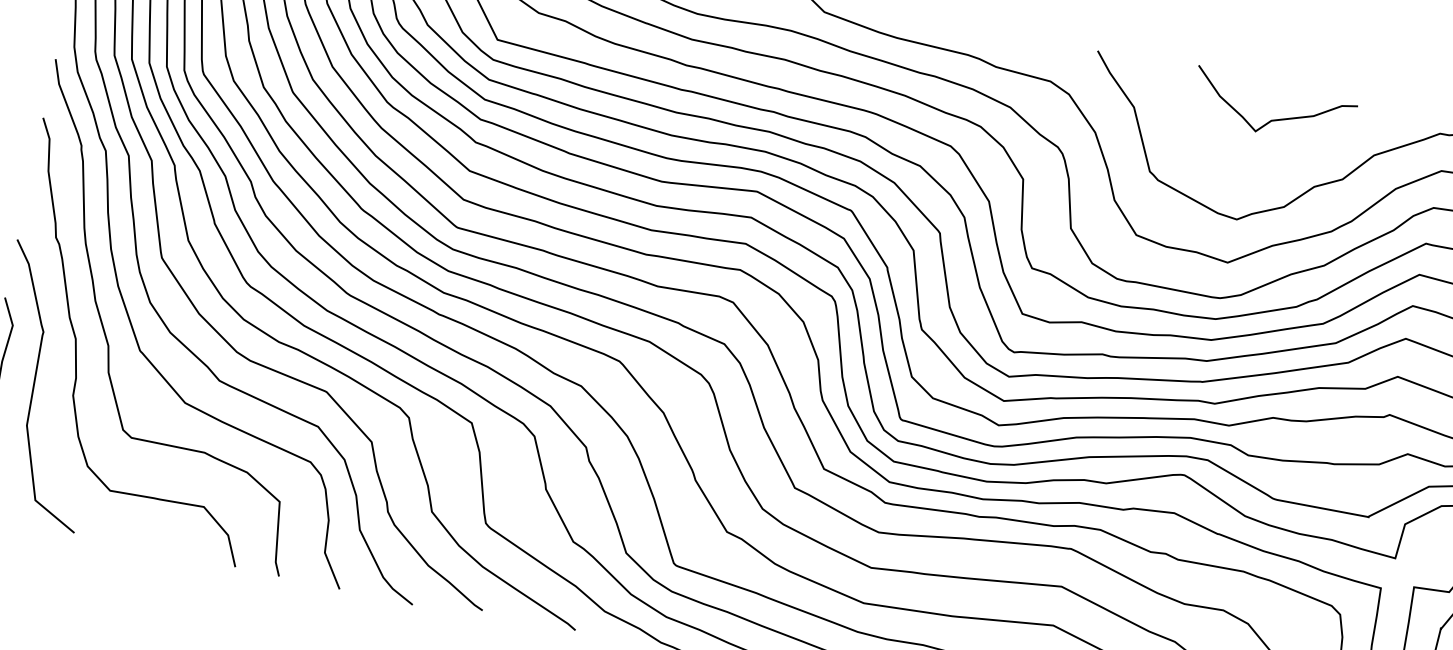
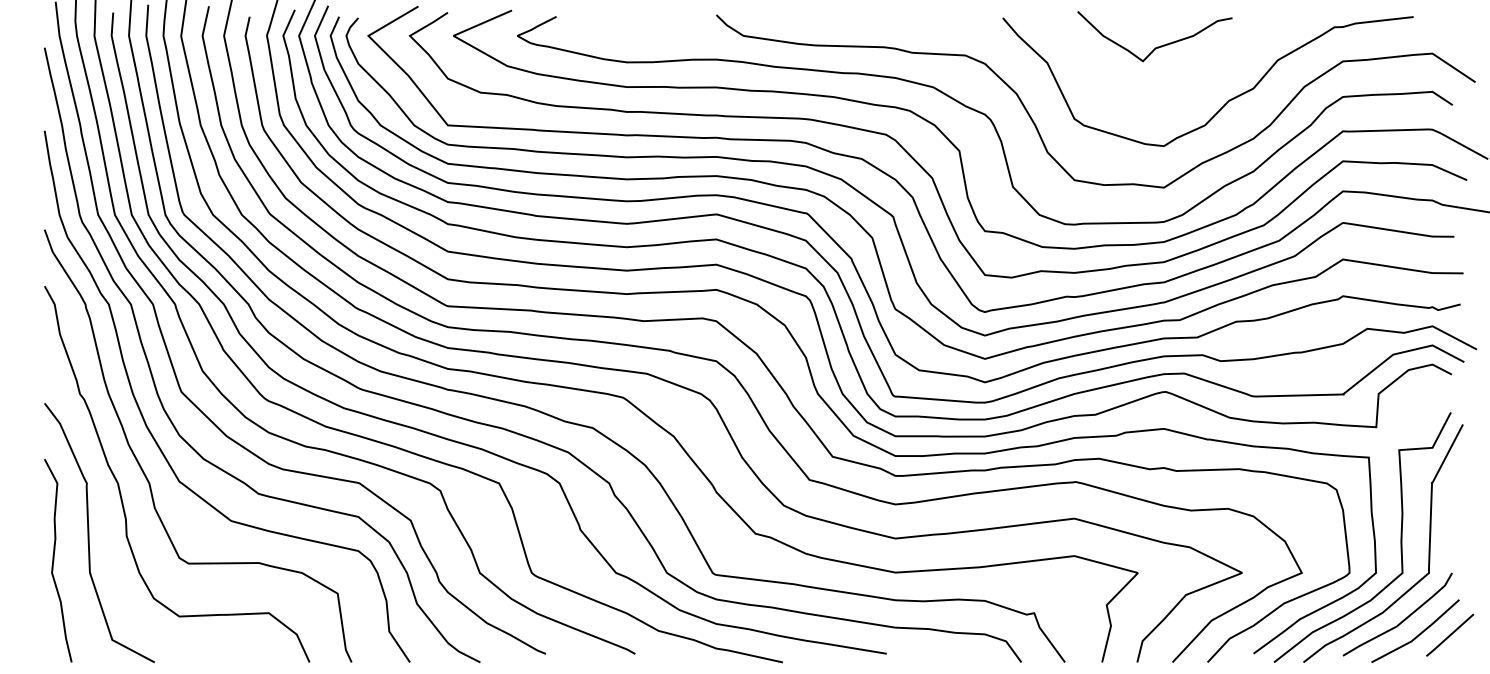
curve: (1273, 119) -> (1157, 46), moved

